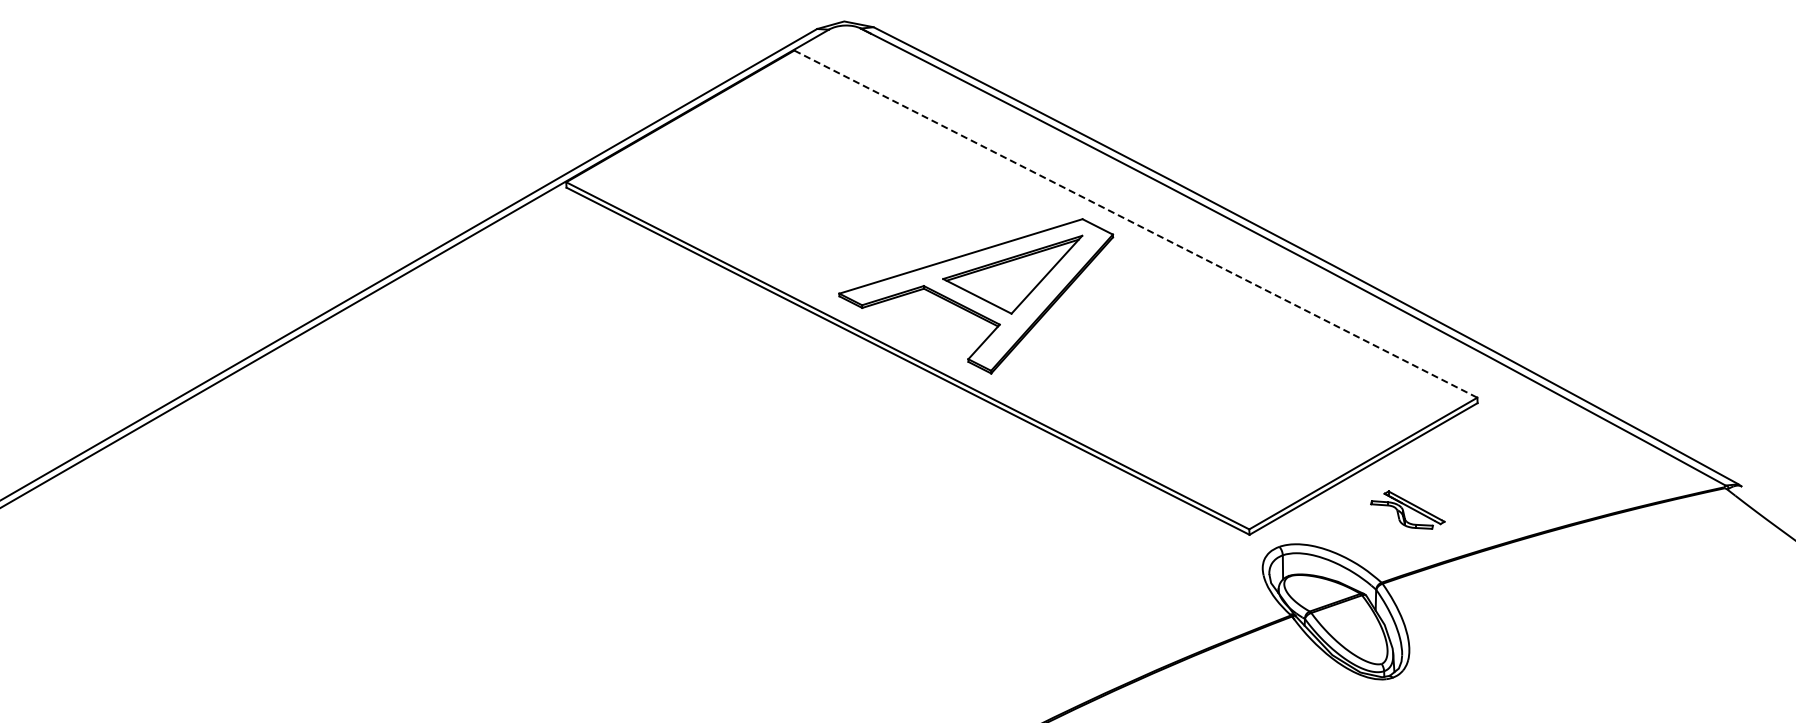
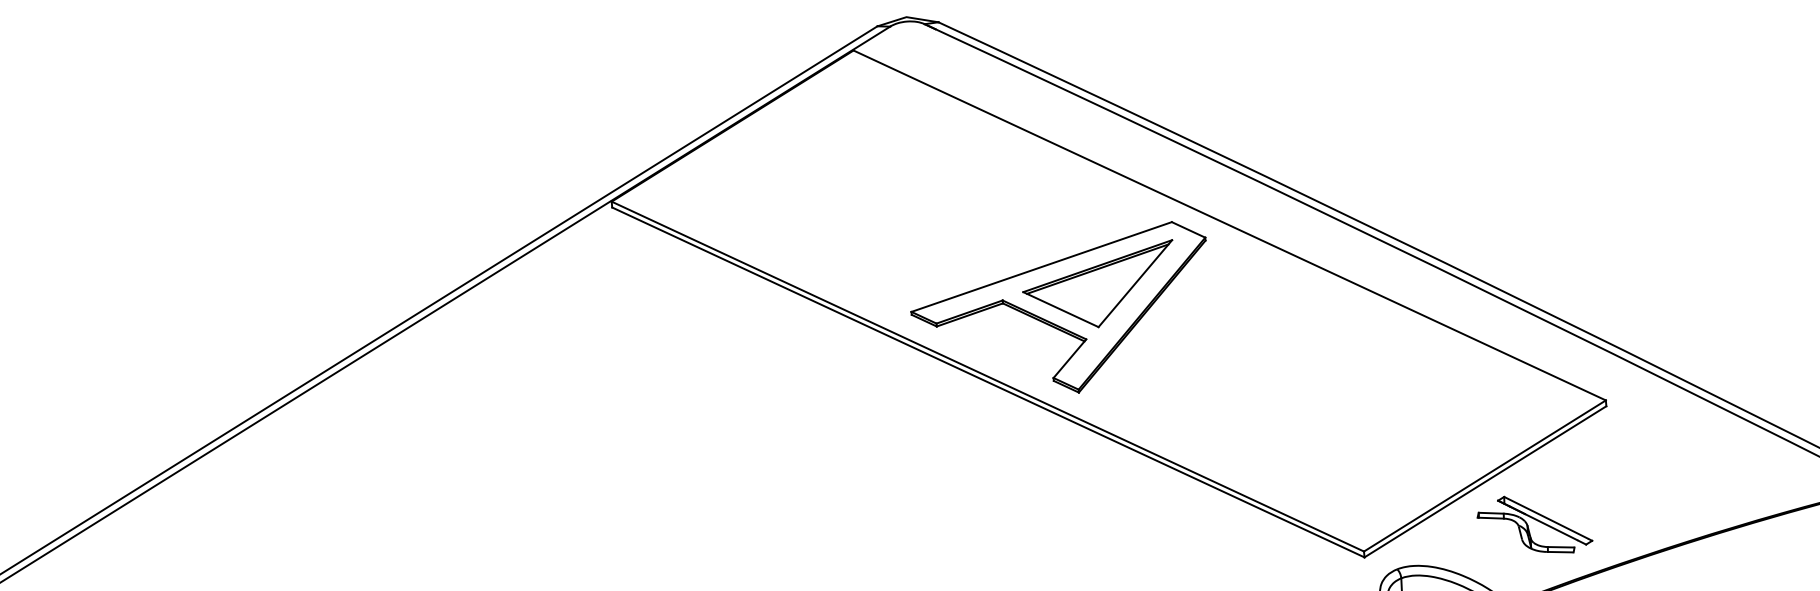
line: (1136, 224) -> (1230, 225), dashed -> solid
part: (1407, 509) -> (1534, 524), size x1.43

